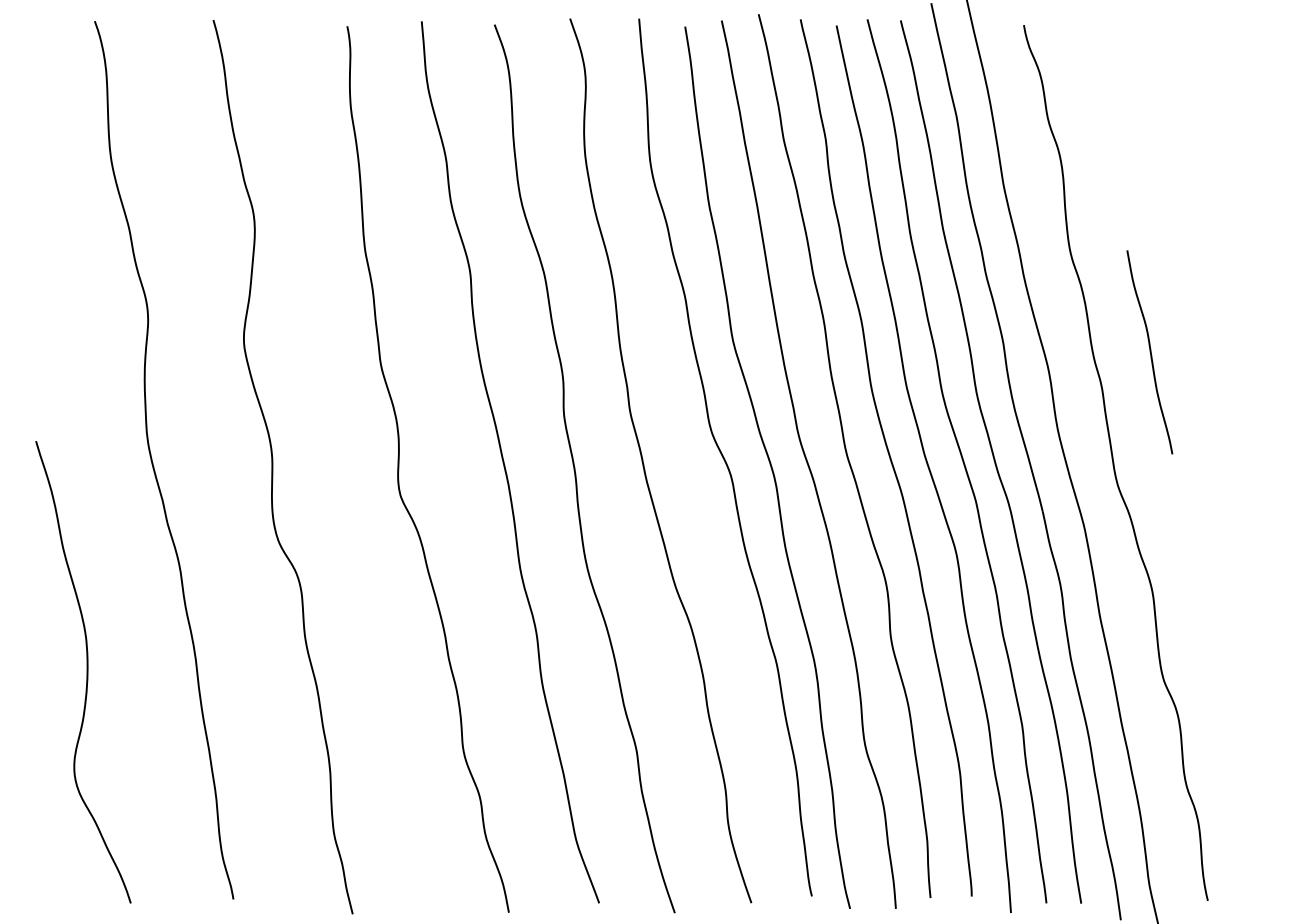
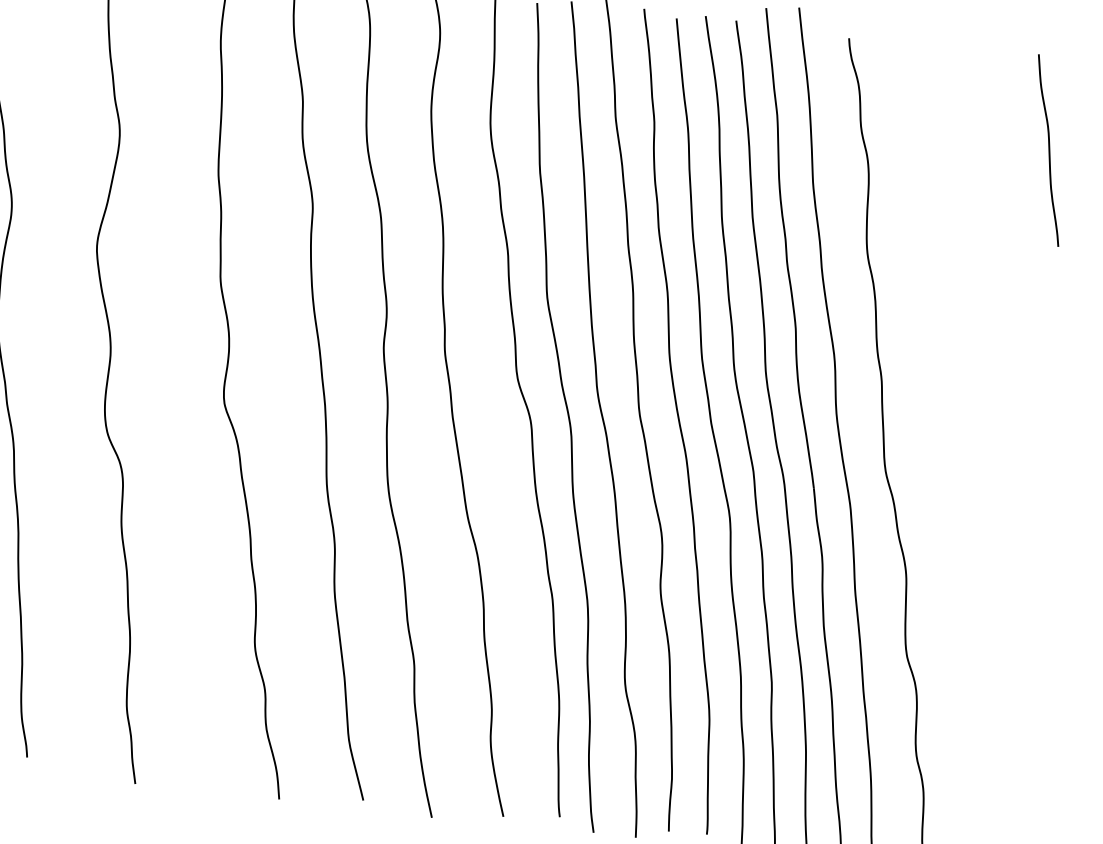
curve: (1149, 352) -> (1048, 150), moved

